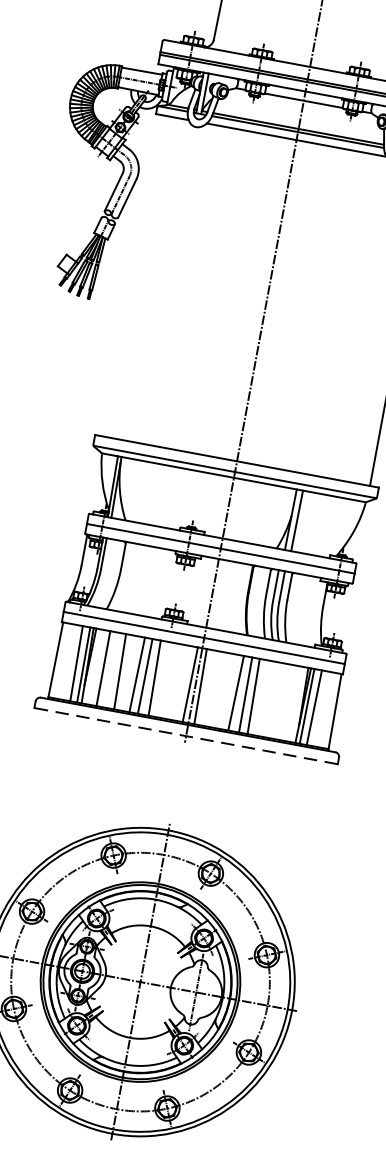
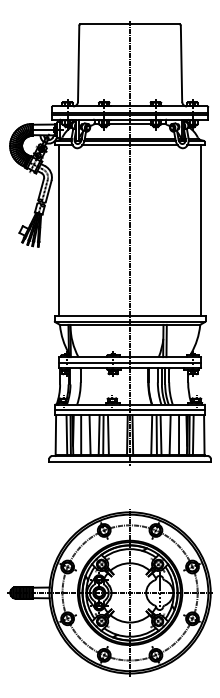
line: (134, 275) -> (59, 230), added
line: (269, 699) -> (169, 435), added
line: (286, 702) -> (178, 435), added
line: (186, 736) -> (130, 462), dashed -> solid

